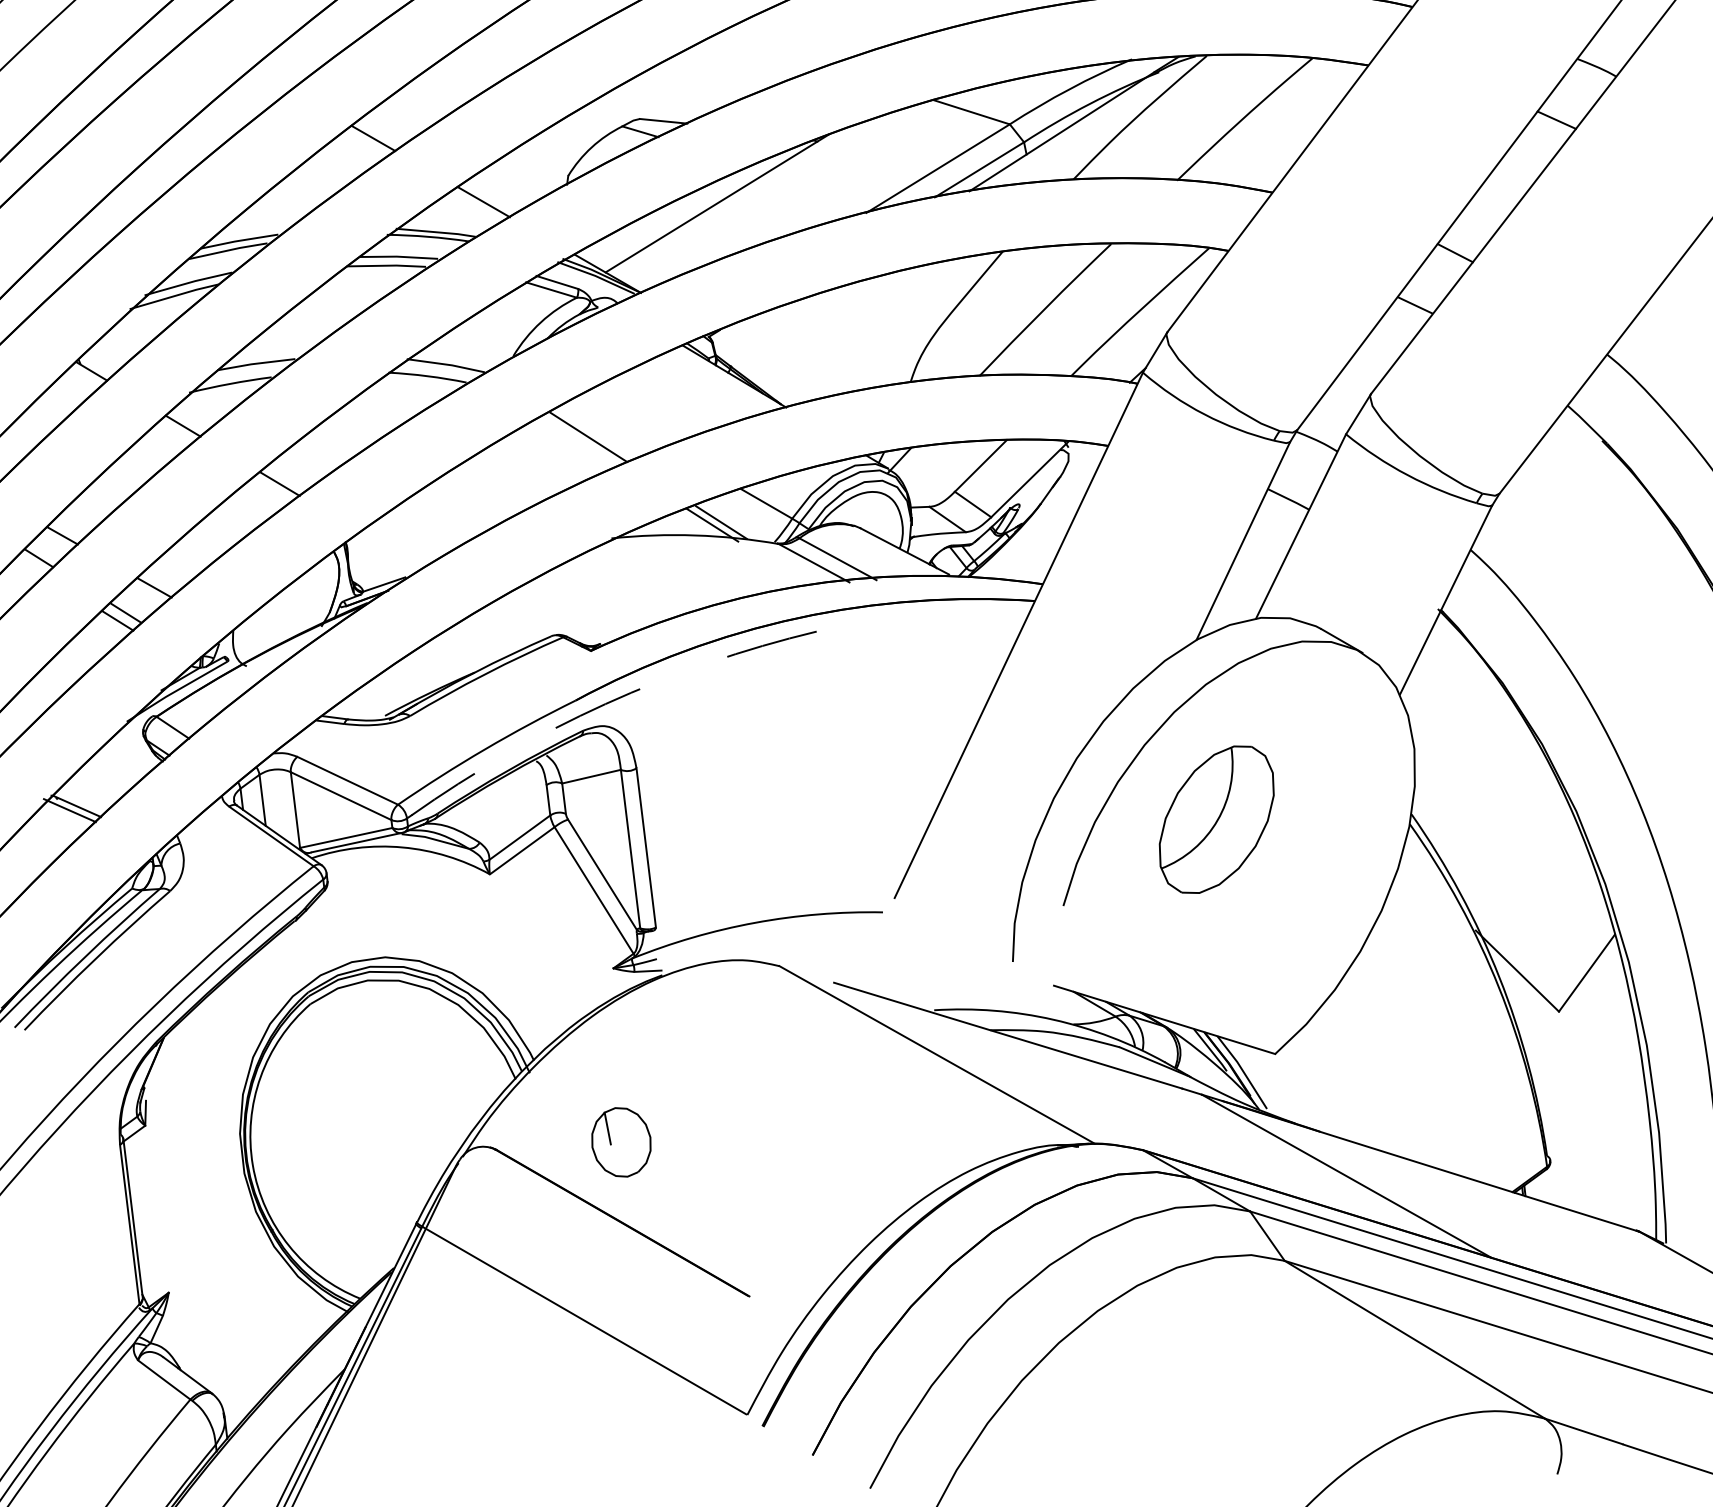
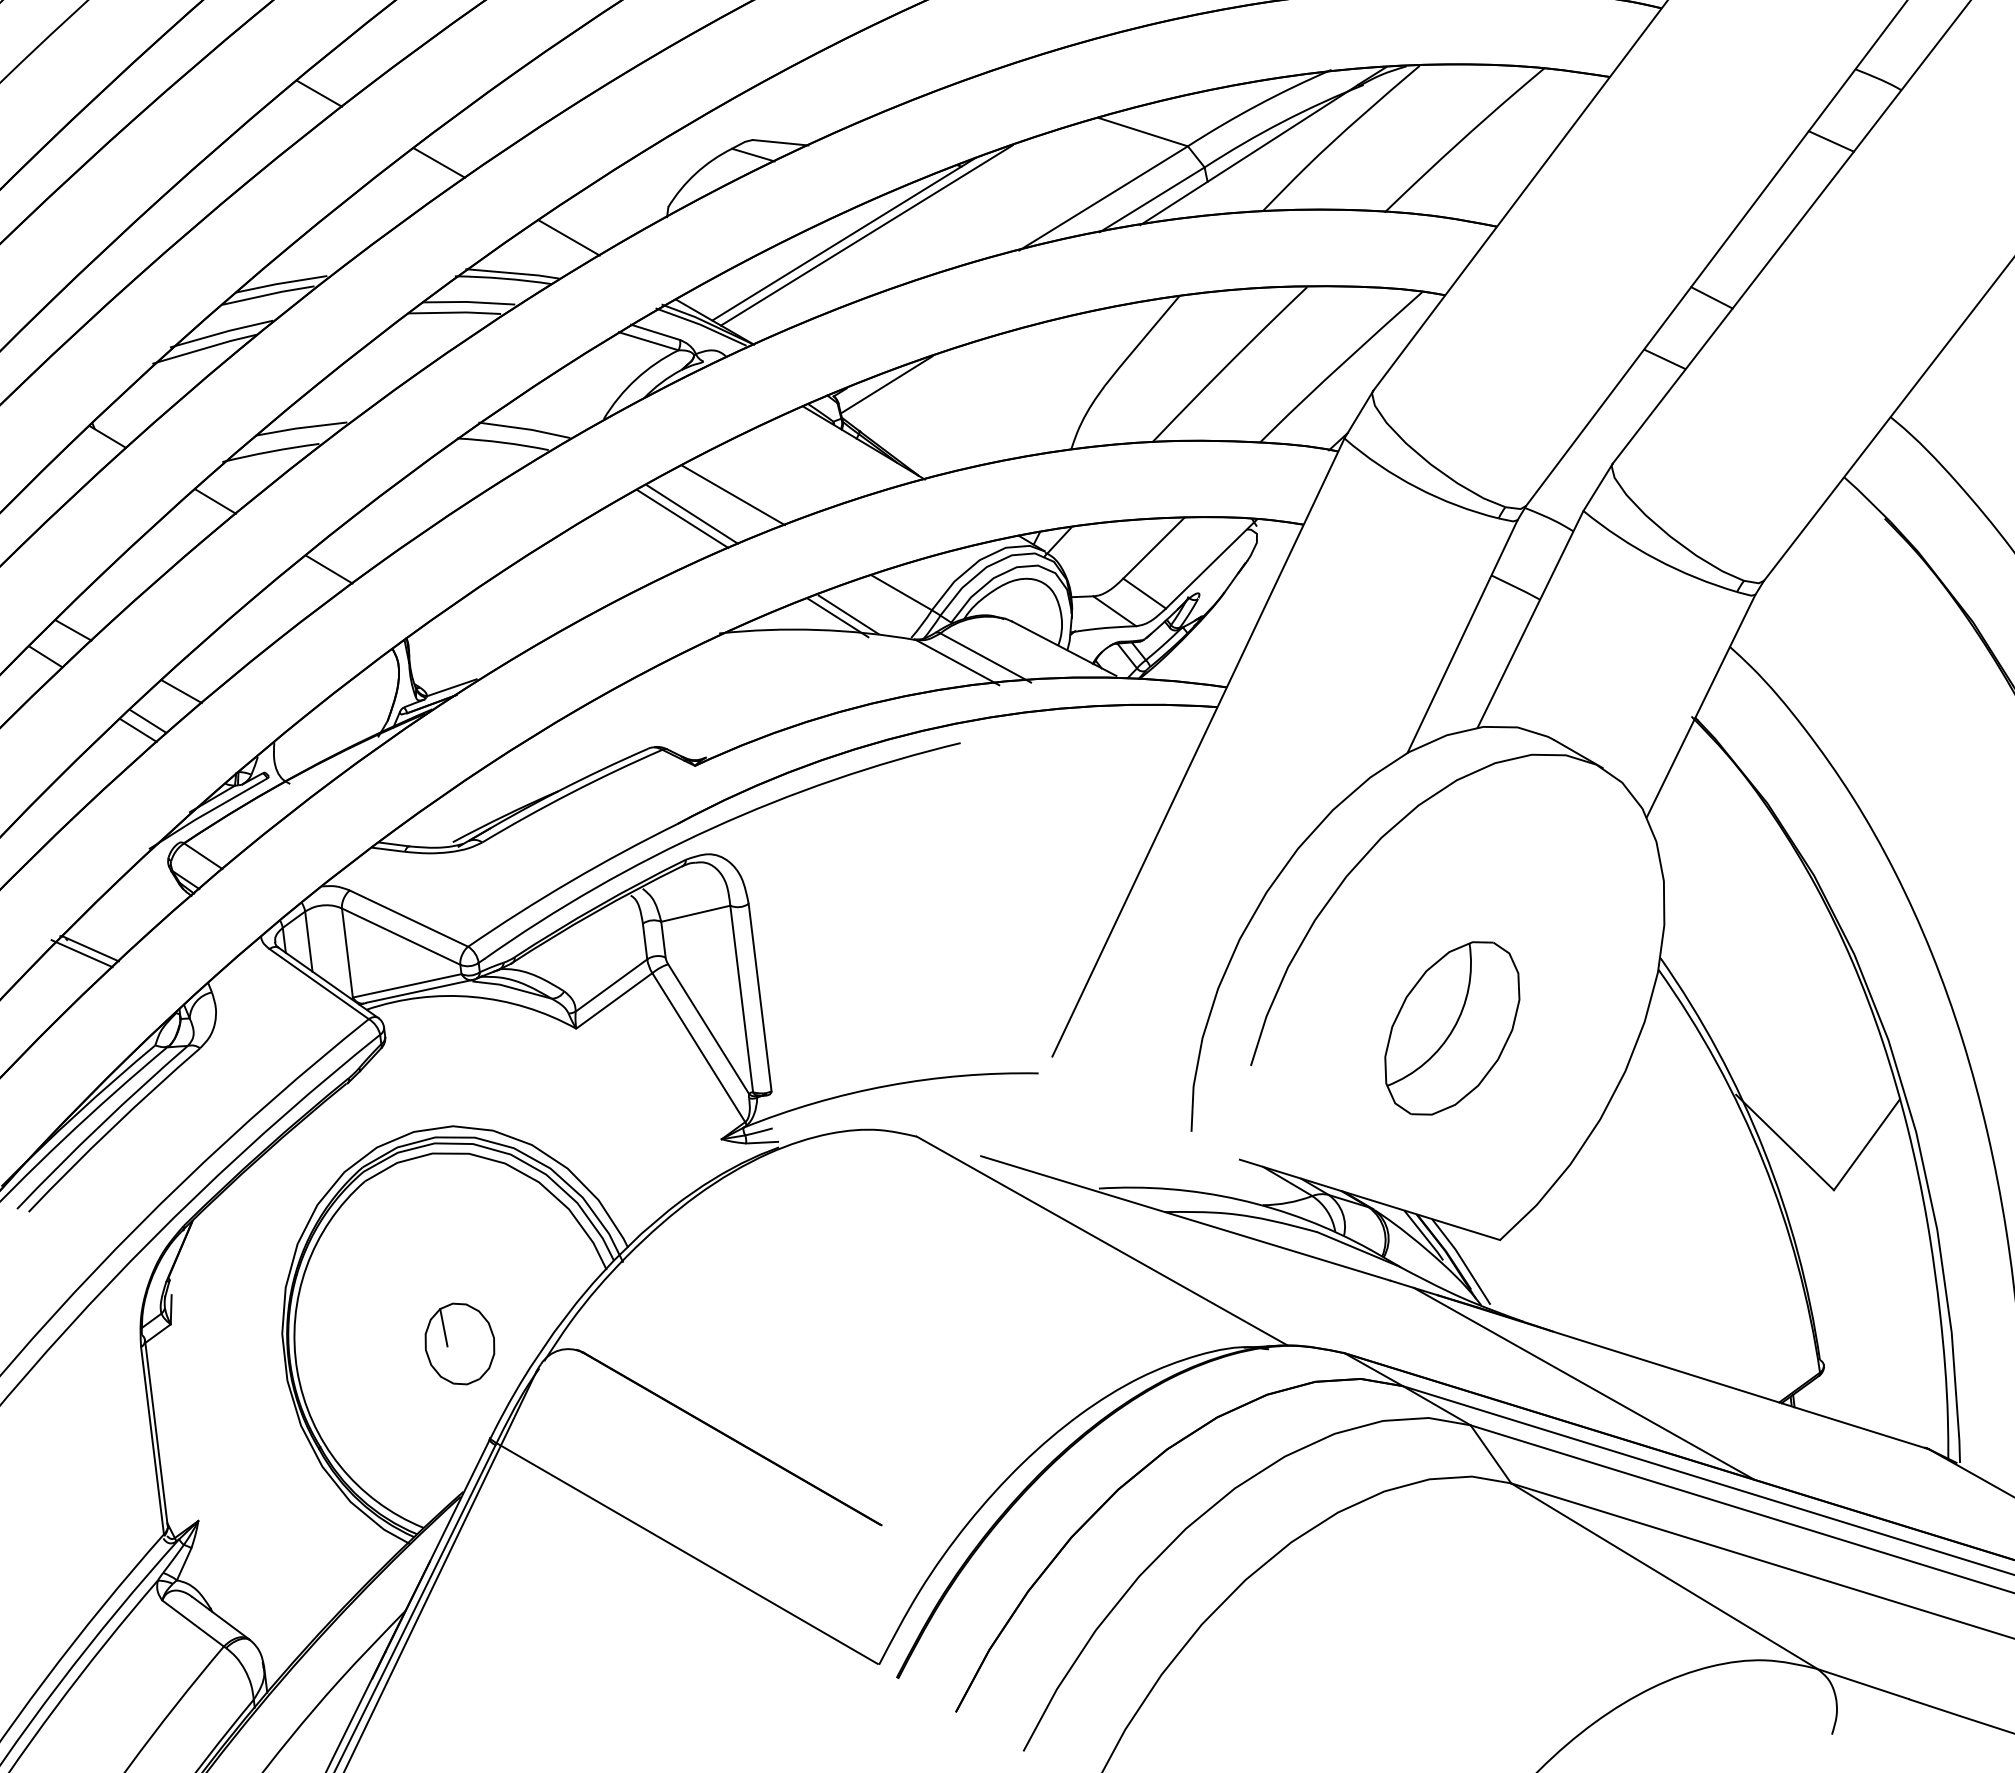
line: (271, 79) -> (319, 93), added
line: (736, 200) -> (866, 235), added
line: (753, 326) -> (886, 384), added
line: (622, 421) -> (732, 495), added
line: (580, 440) -> (682, 518), added
arc: (605, 704) -> (712, 828), dashed -> solid
part: (1216, 819) -> (1452, 1028), moved
part: (621, 1141) -> (459, 1343), moved

